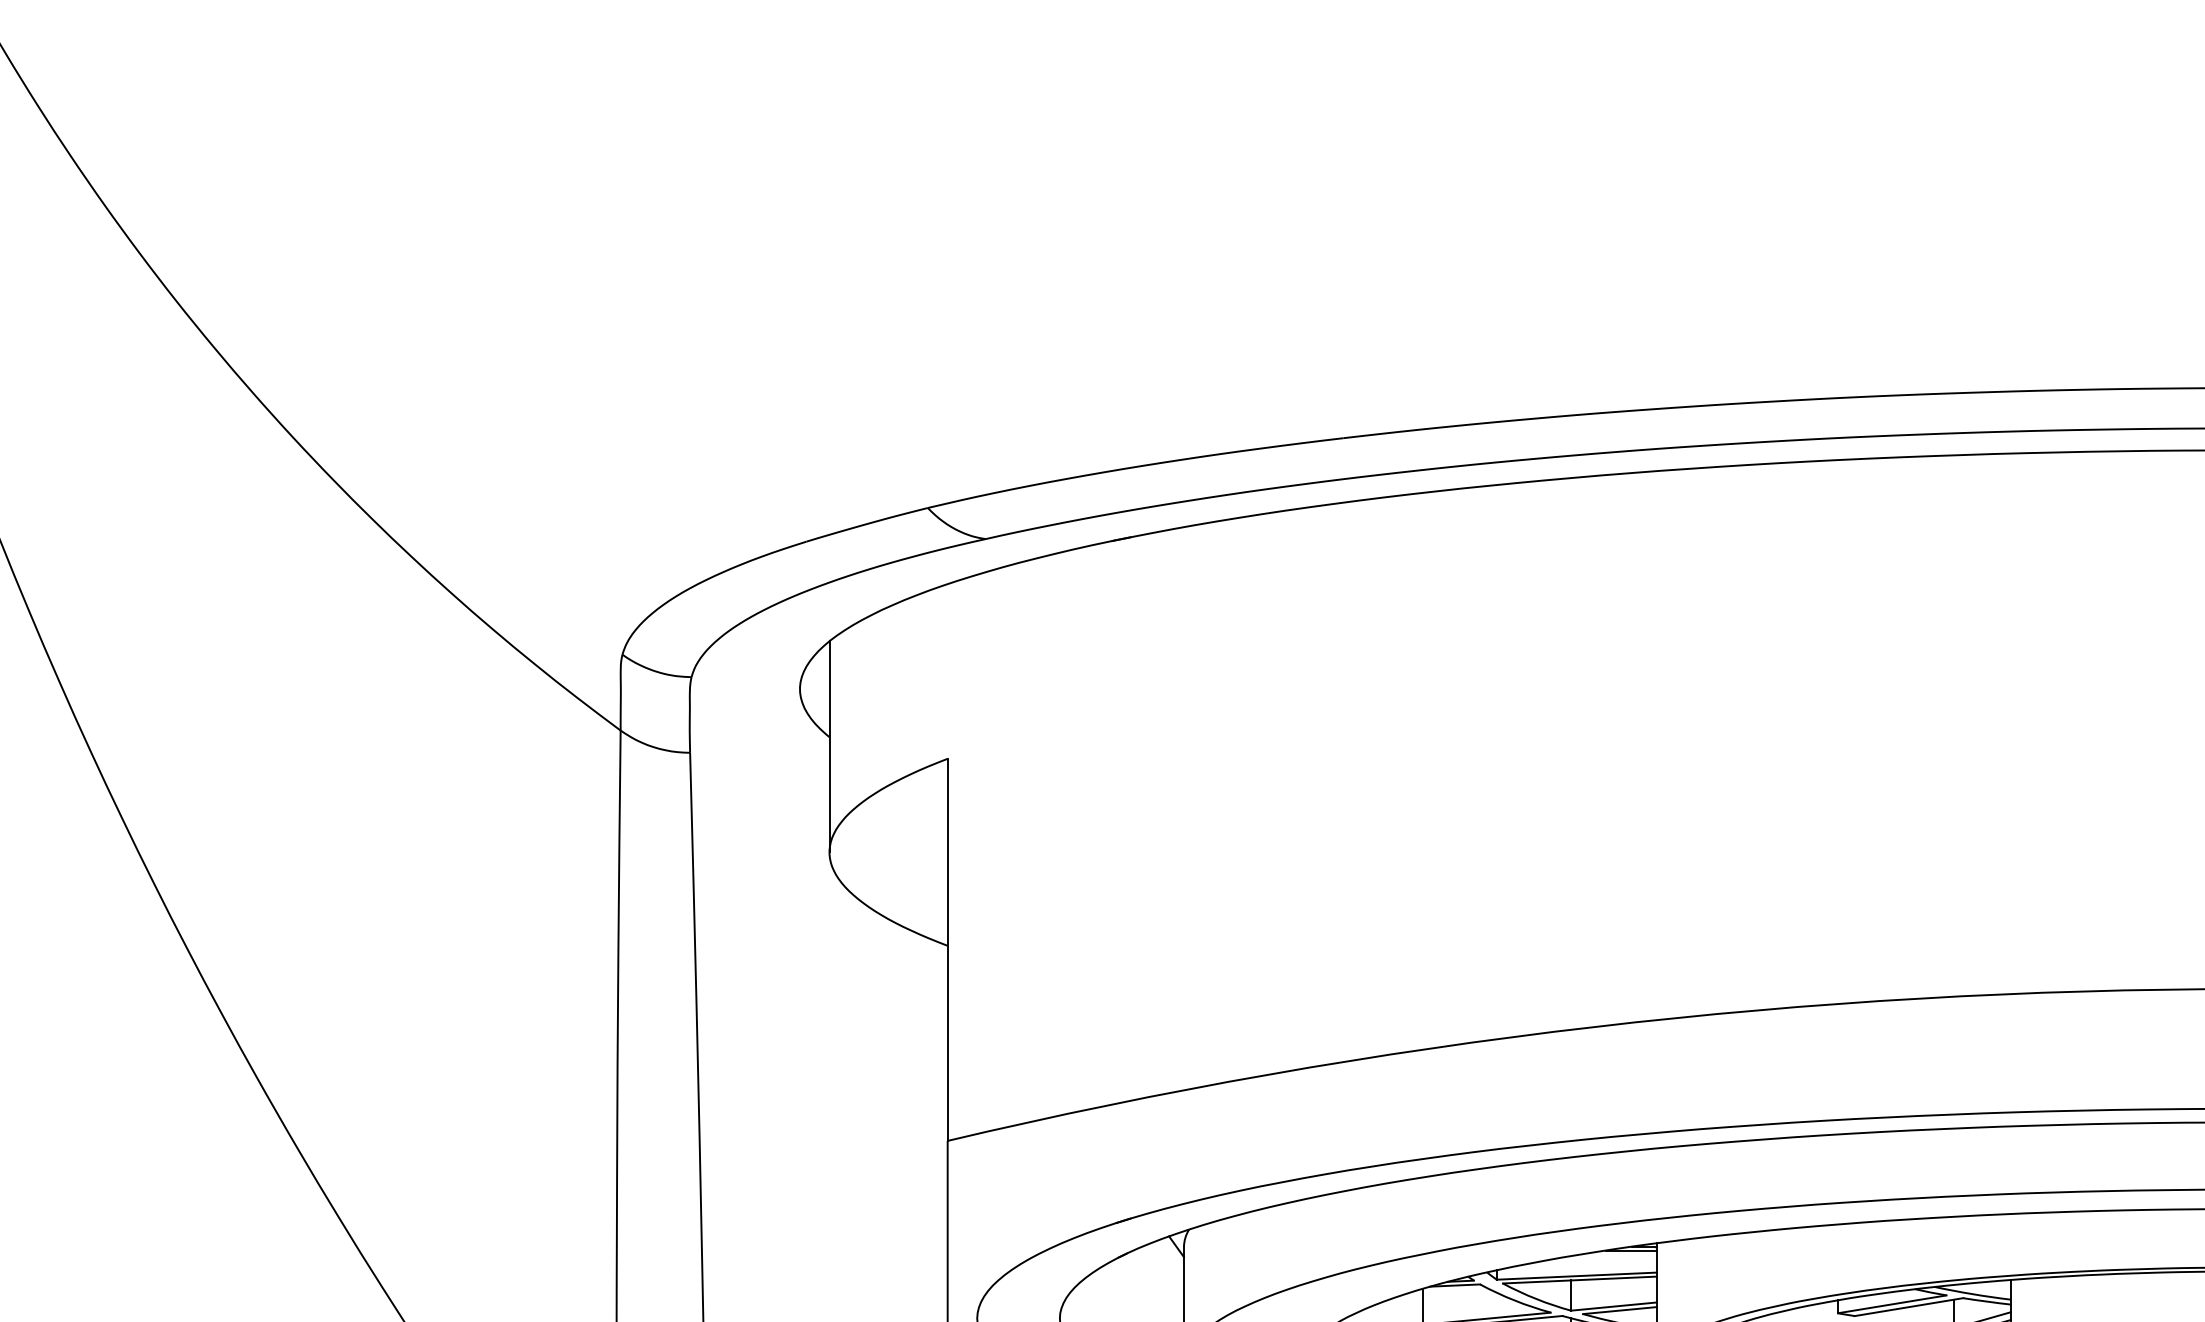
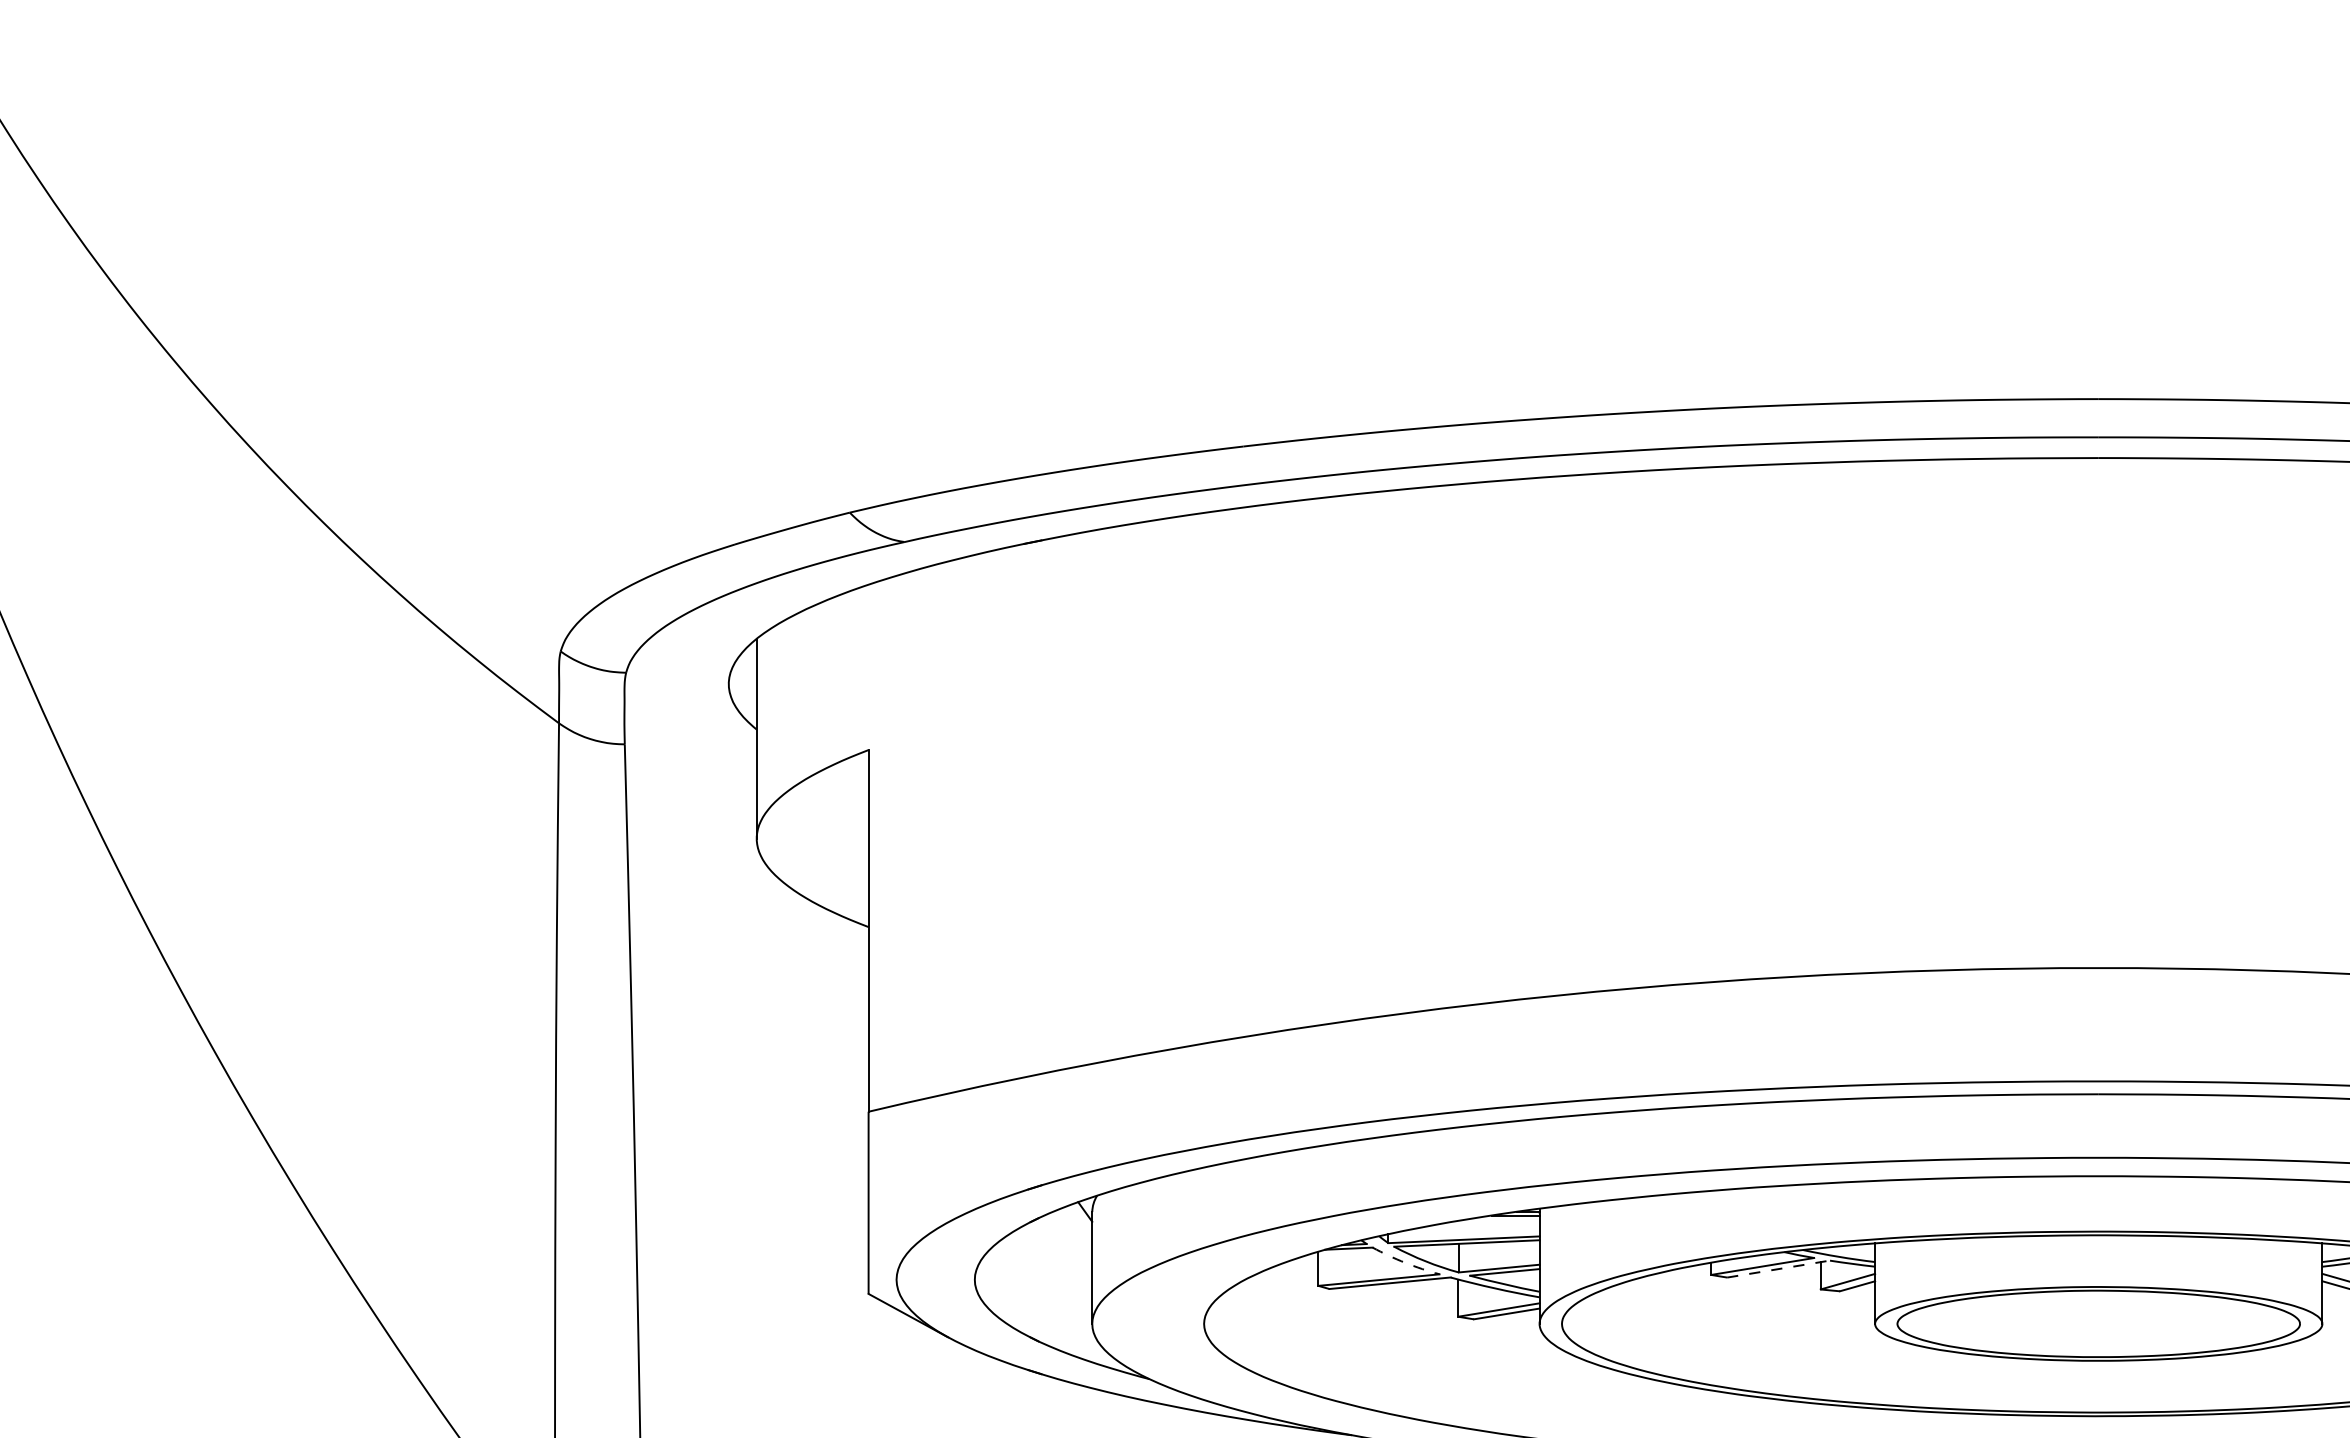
arc: (1514, 1300) -> (1405, 1262), solid -> dashed
line: (1909, 1307) -> (1779, 1269), solid -> dashed

